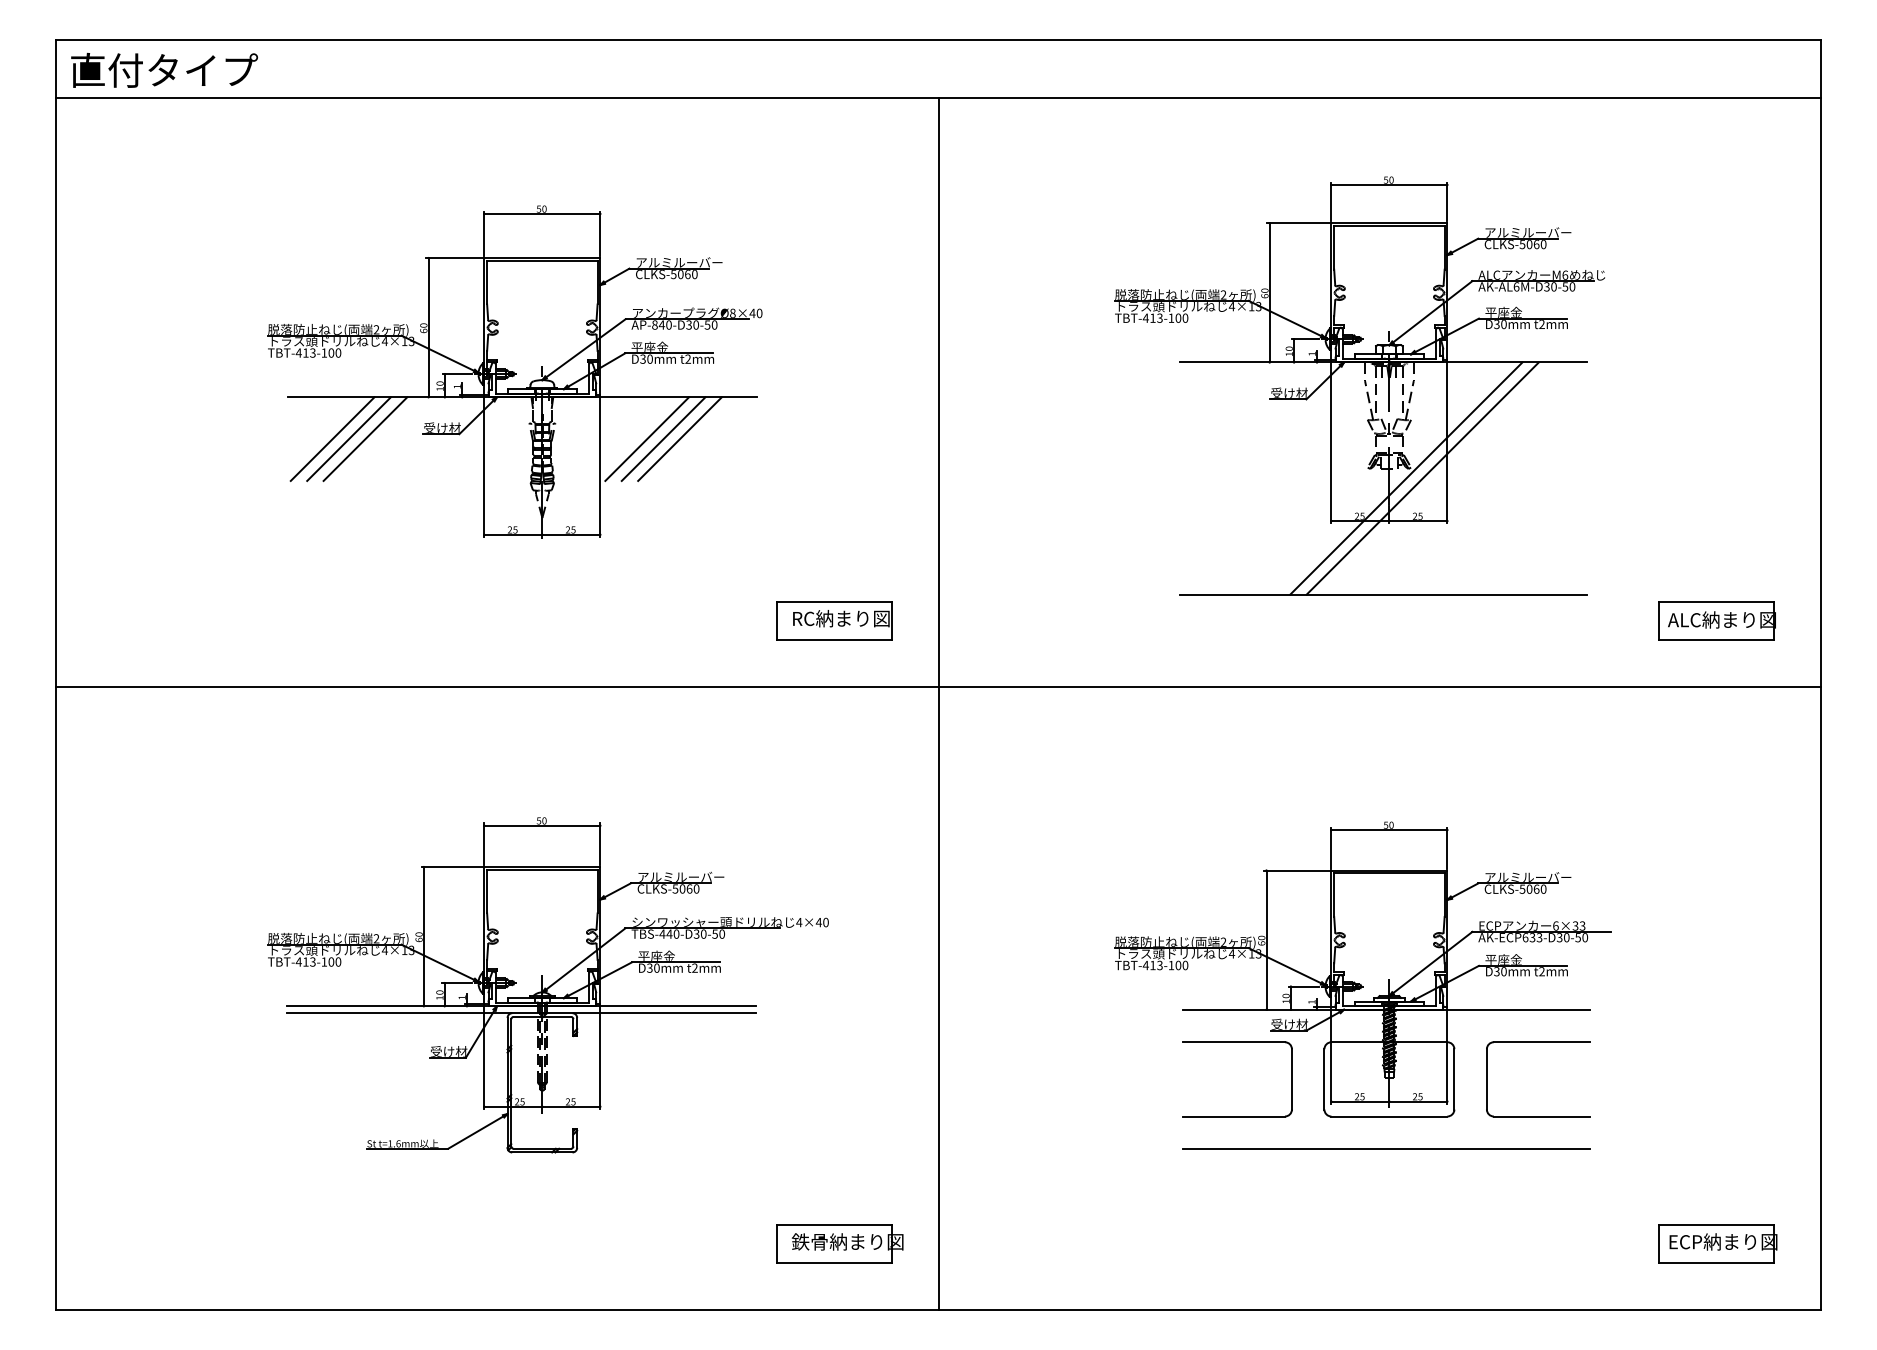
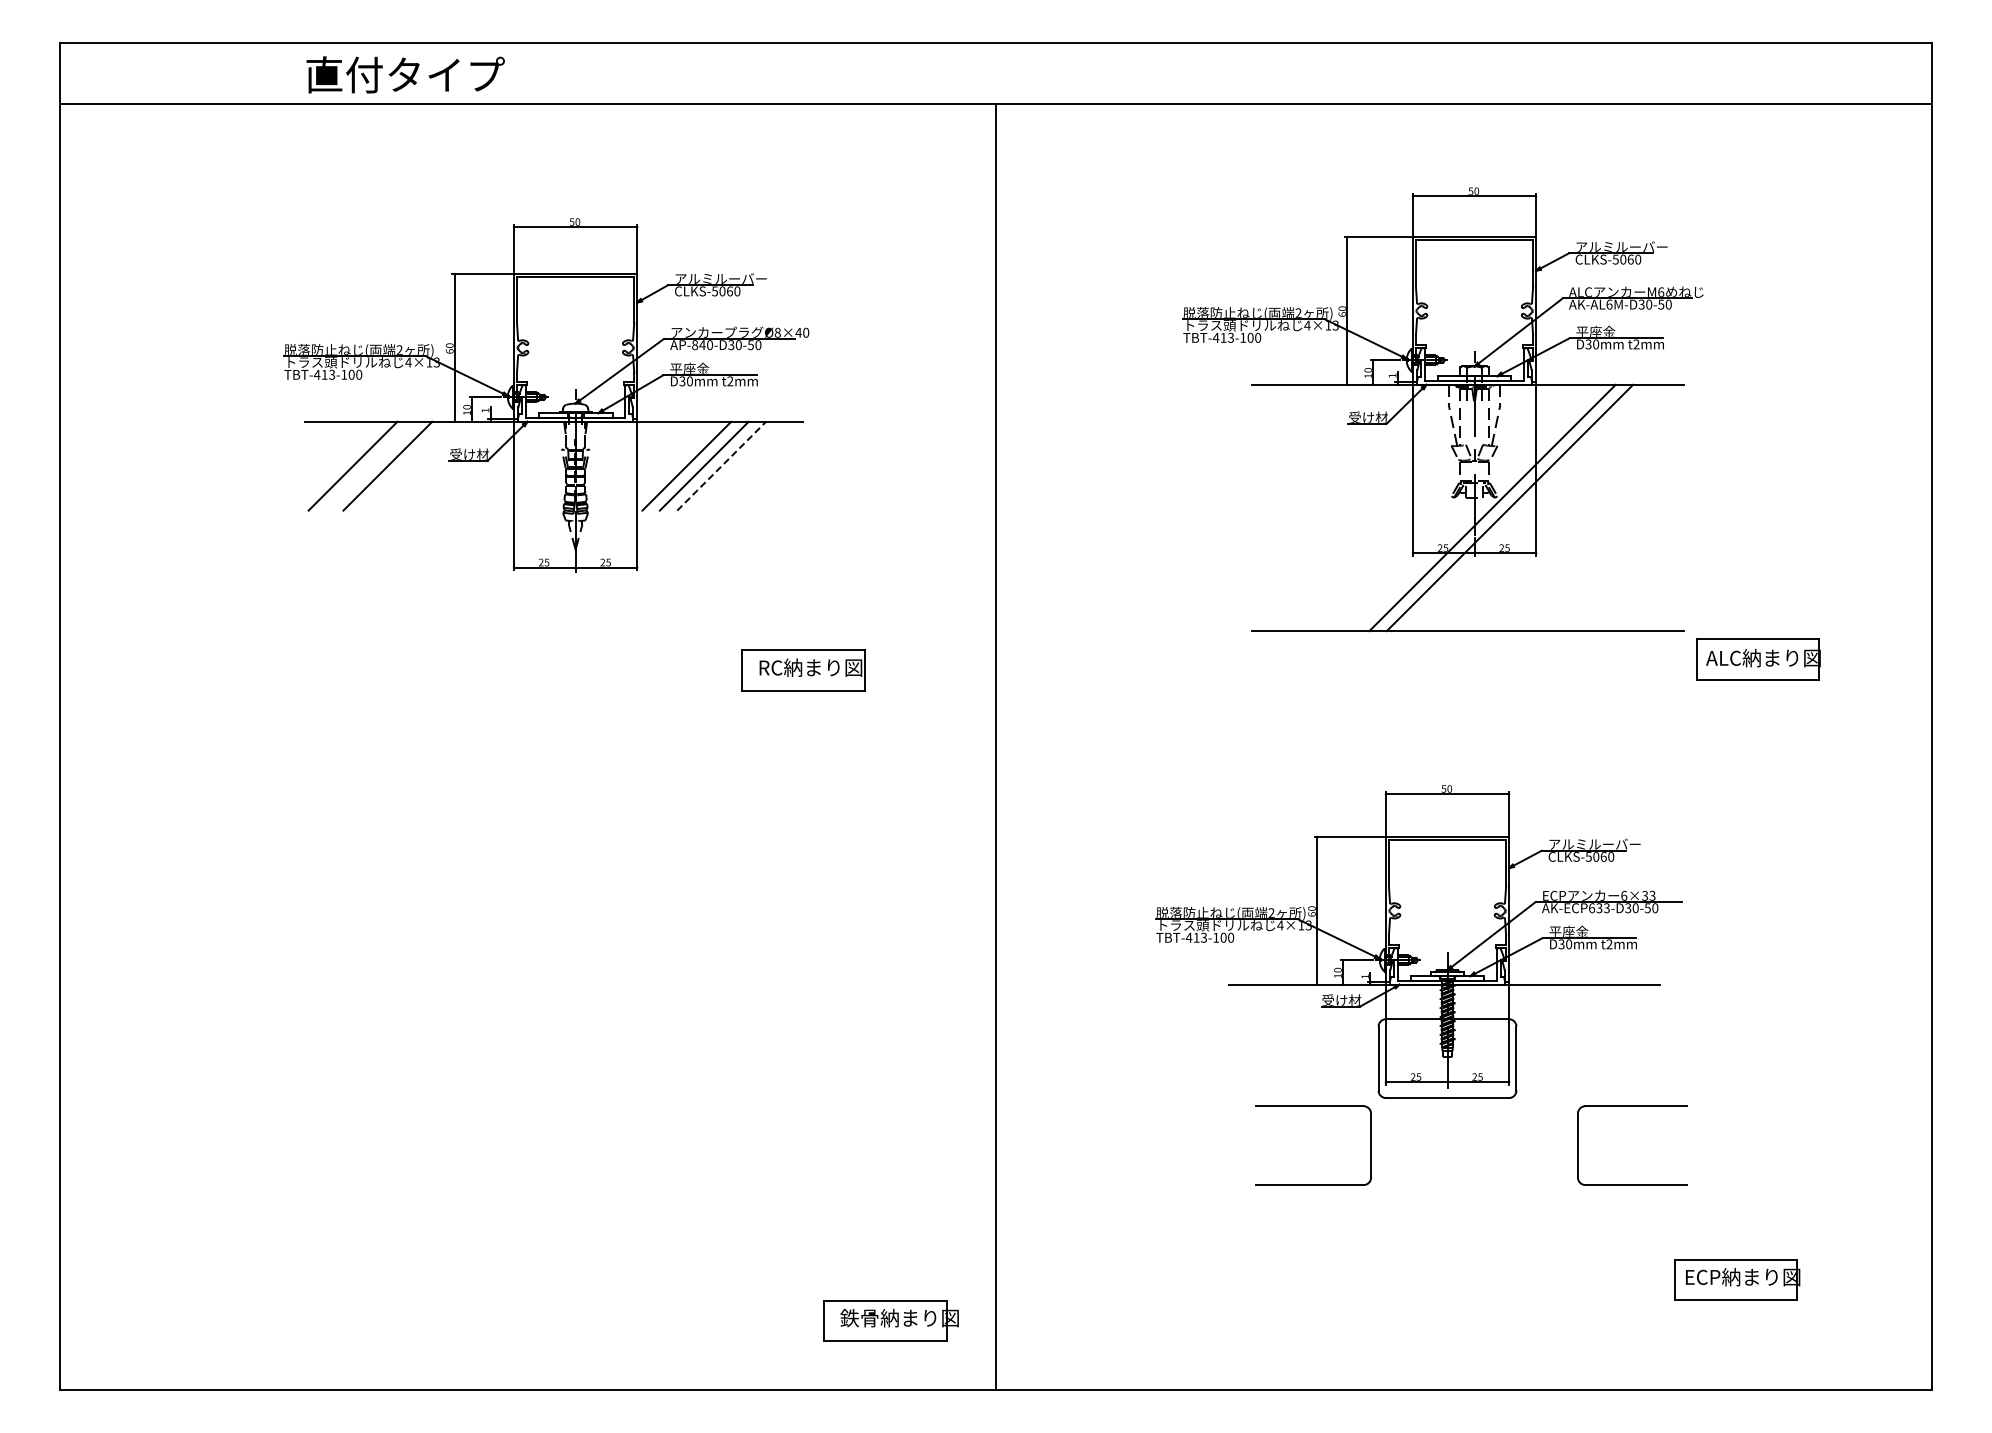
text: (164, 70) -> (405, 74), moved
line: (349, 438) -> (370, 465), removed
line: (679, 439) -> (721, 466), solid -> dashed
part: (834, 621) -> (803, 670), moved
part: (1717, 621) -> (1758, 659), moved
line: (938, 686) -> (995, 728), removed
part: (1362, 968) -> (1418, 941), moved
part: (547, 985) -> (581, 1045), removed
line: (1386, 1148) -> (1471, 1219), removed
part: (1718, 1244) -> (1737, 1279), moved

